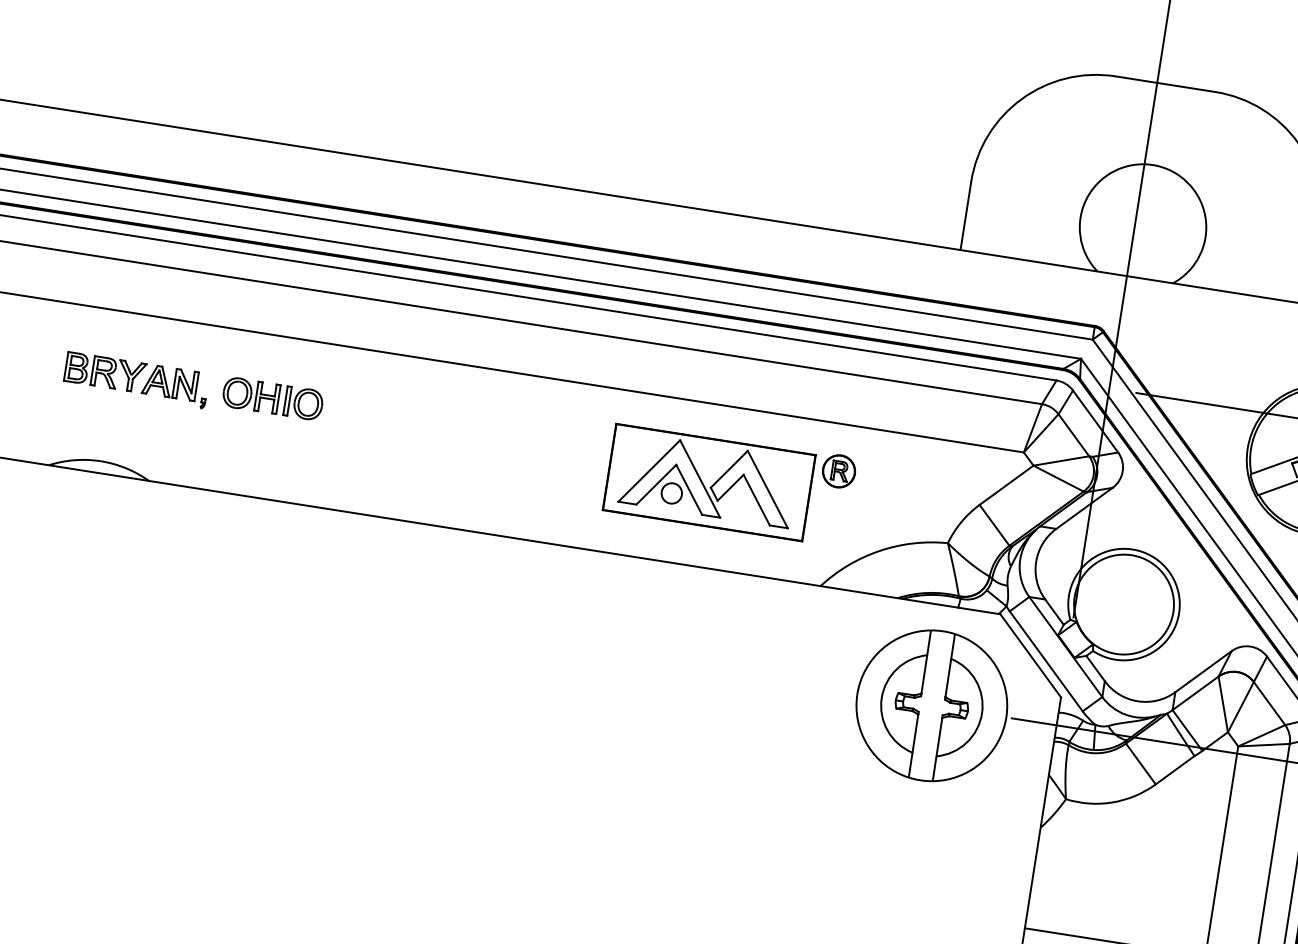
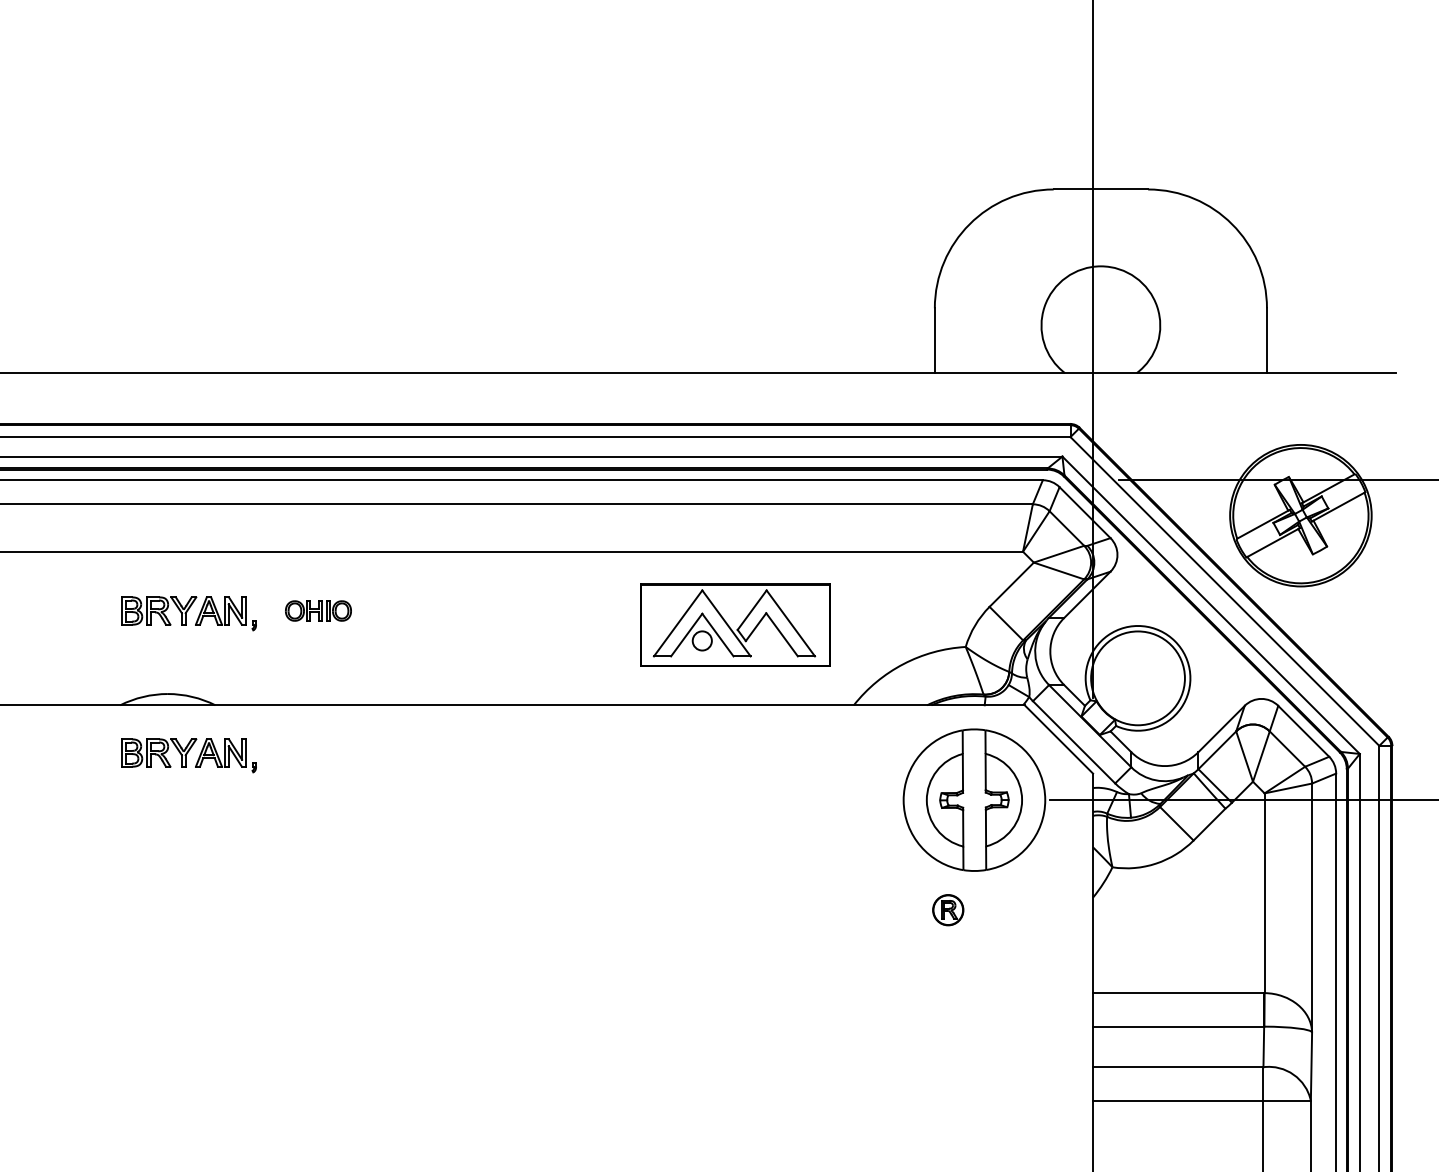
part: (273, 398) -> (318, 610), size x0.7
part: (839, 471) -> (948, 910), moved
part: (112, 529) -> (188, 755), added

